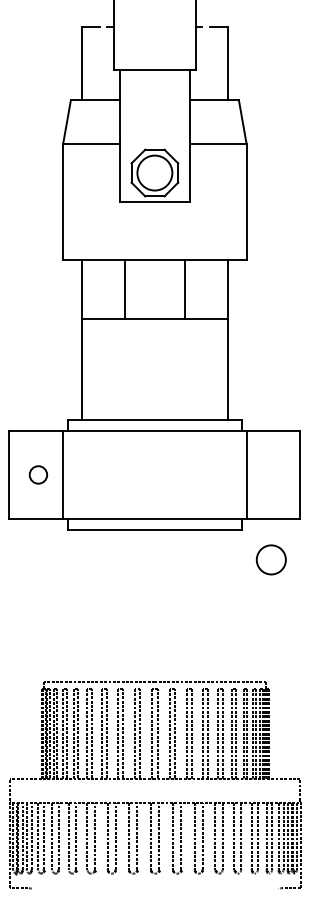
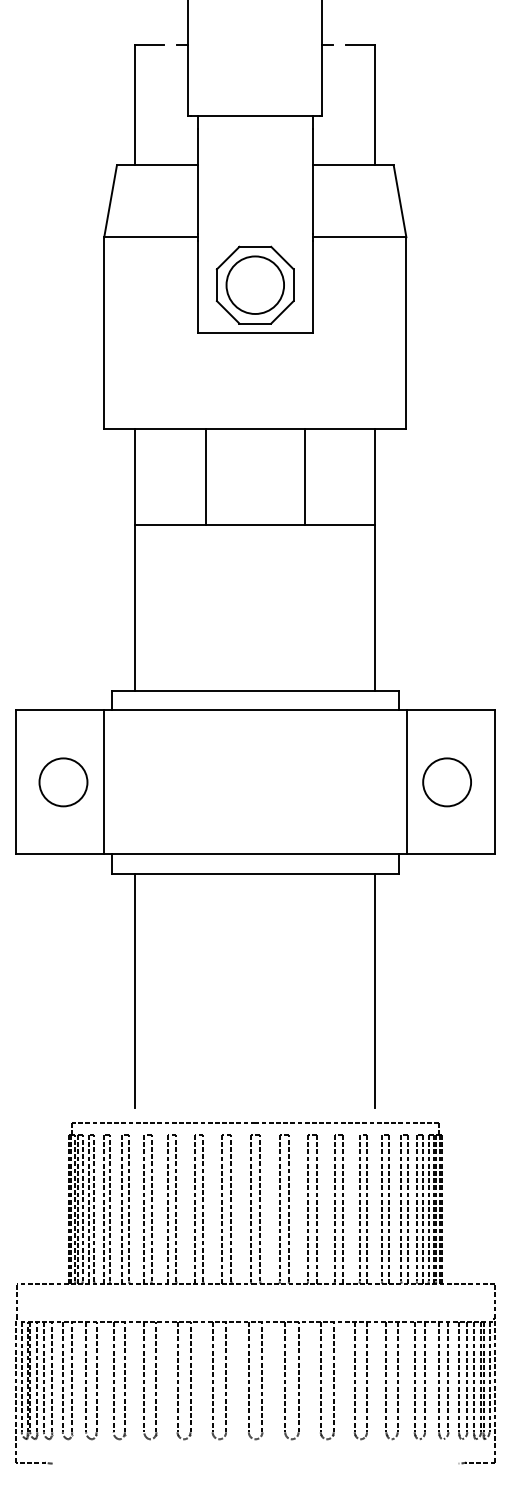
circle: (38, 474) -> (63, 781), size x1.67
circle: (270, 559) -> (445, 781), moved
line: (82, 601) -> (136, 990), added
line: (227, 601) -> (374, 990), added

